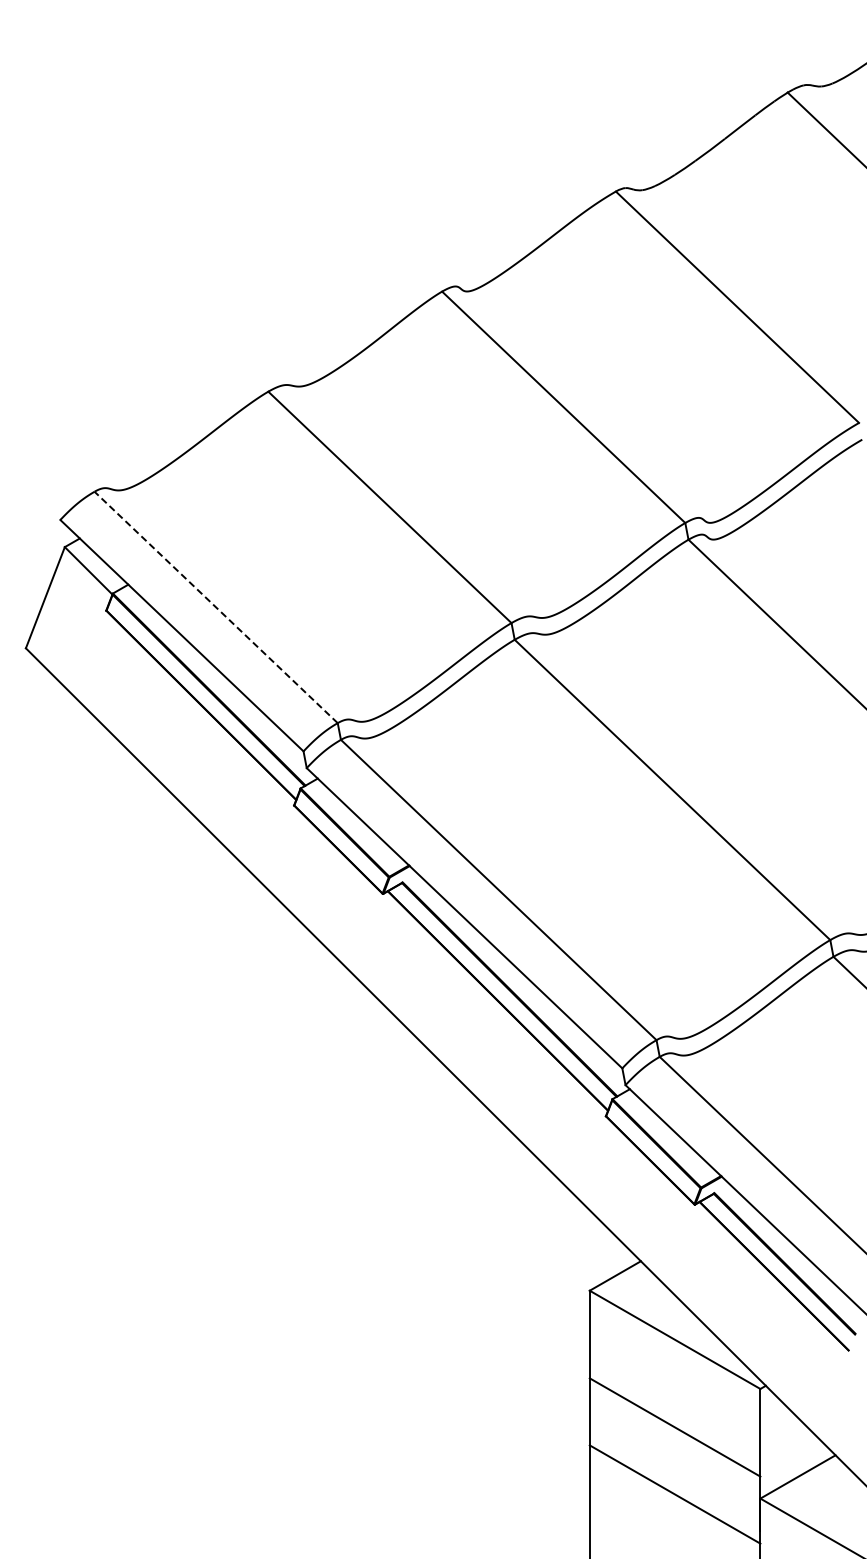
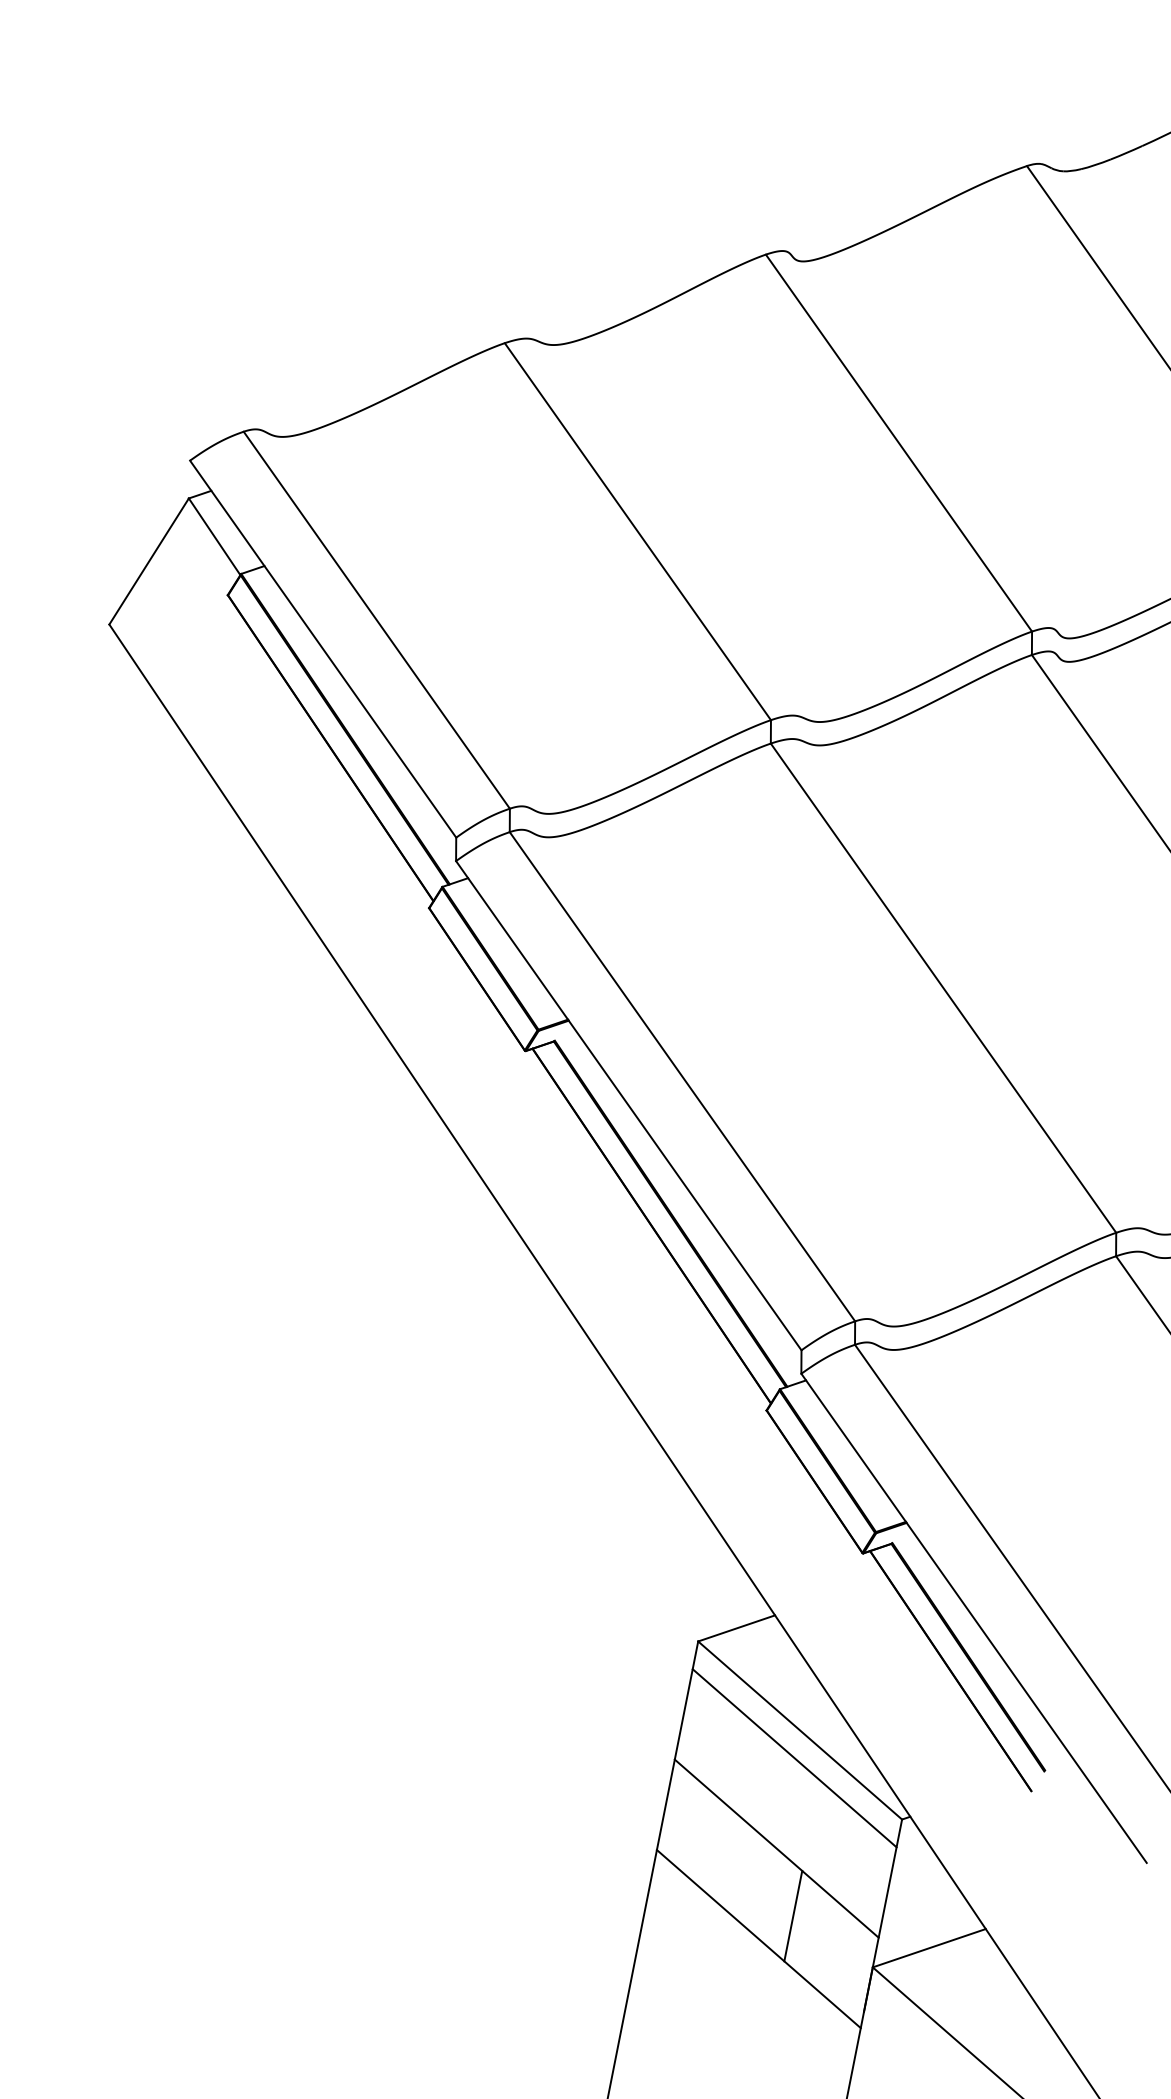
line: (216, 607) -> (377, 620), dashed -> solid
line: (674, 1360) -> (793, 1758), added
line: (696, 1472) -> (793, 1915), added

